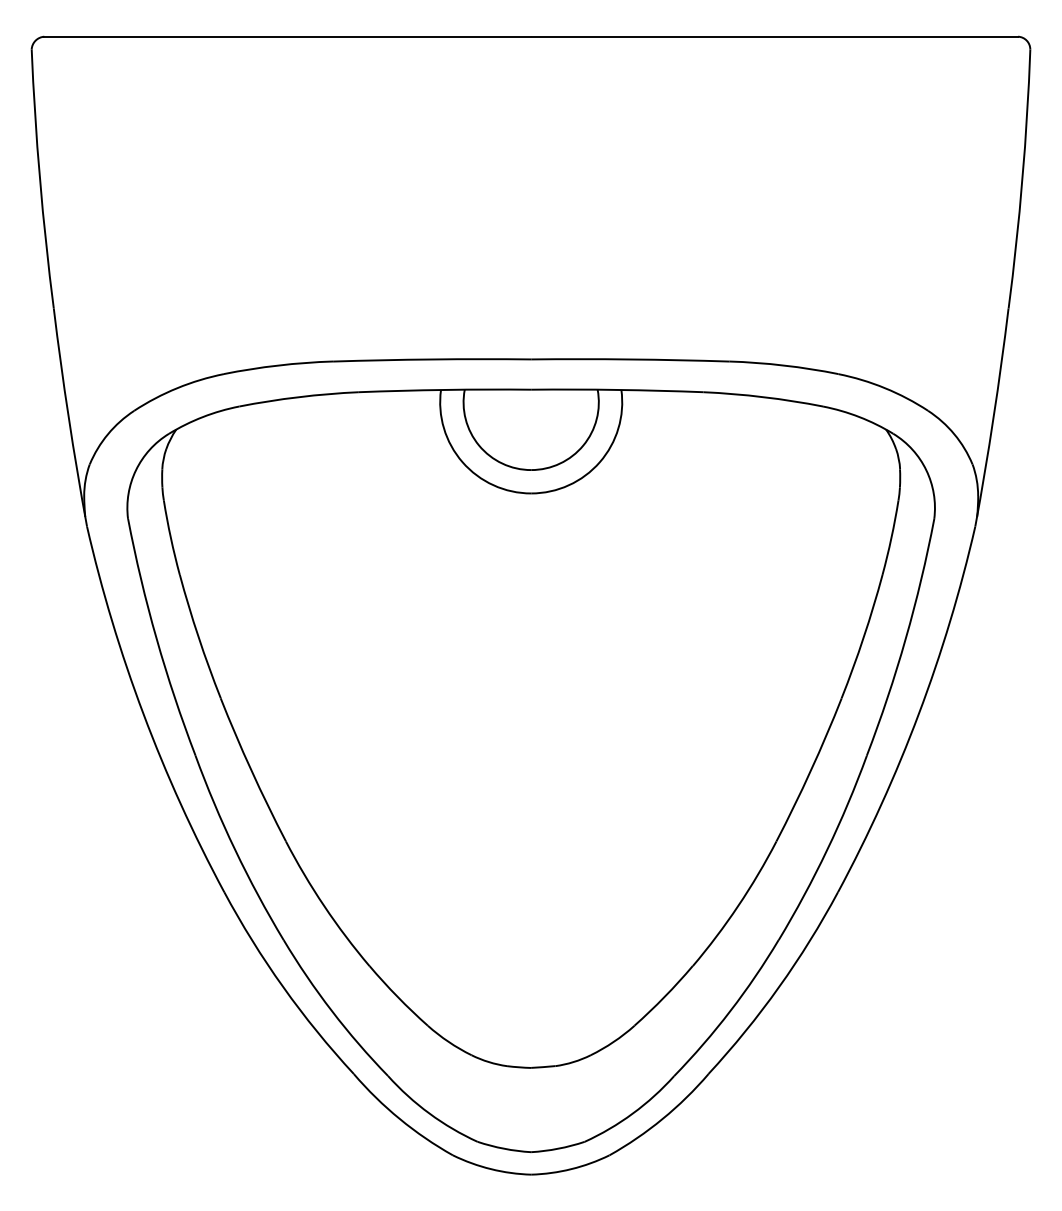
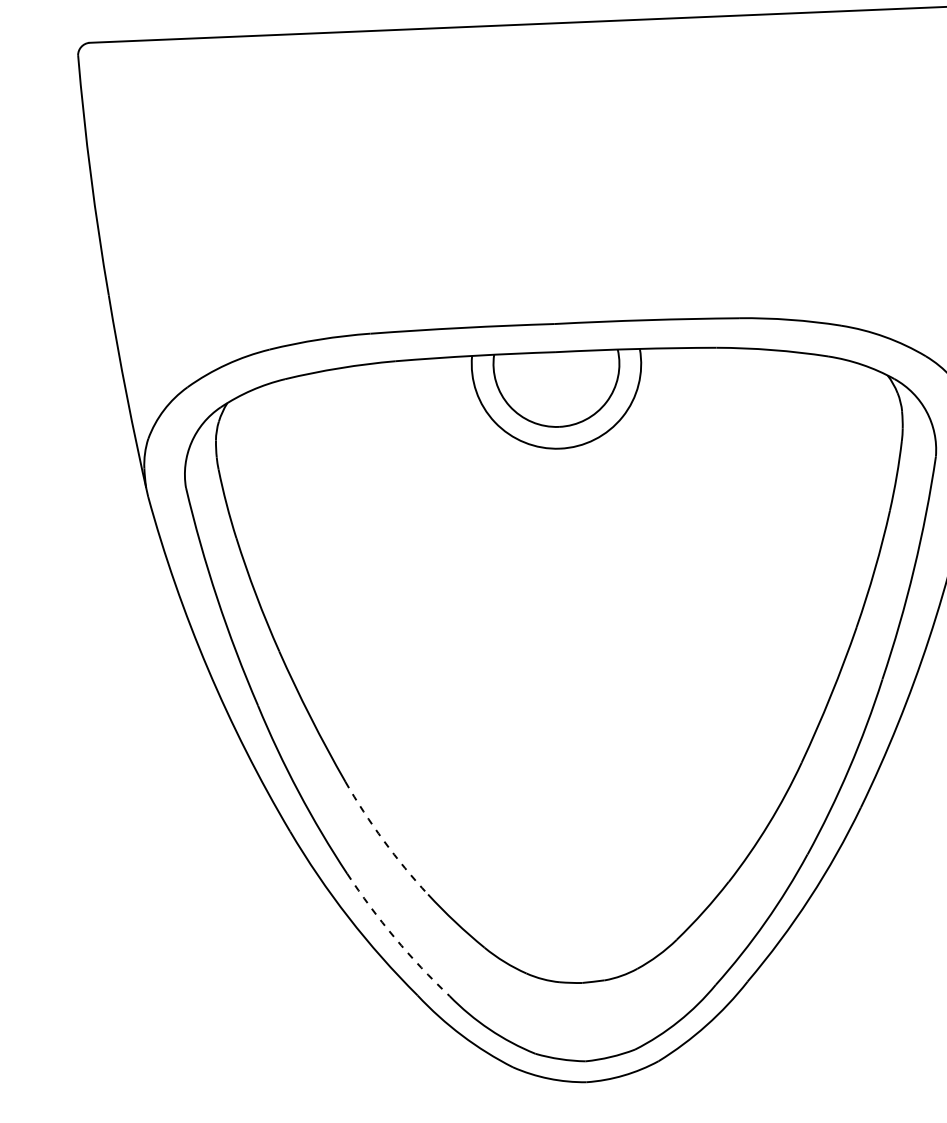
arc: (324, 906) -> (383, 840), solid -> dashed
arc: (331, 1011) -> (394, 938), solid -> dashed

